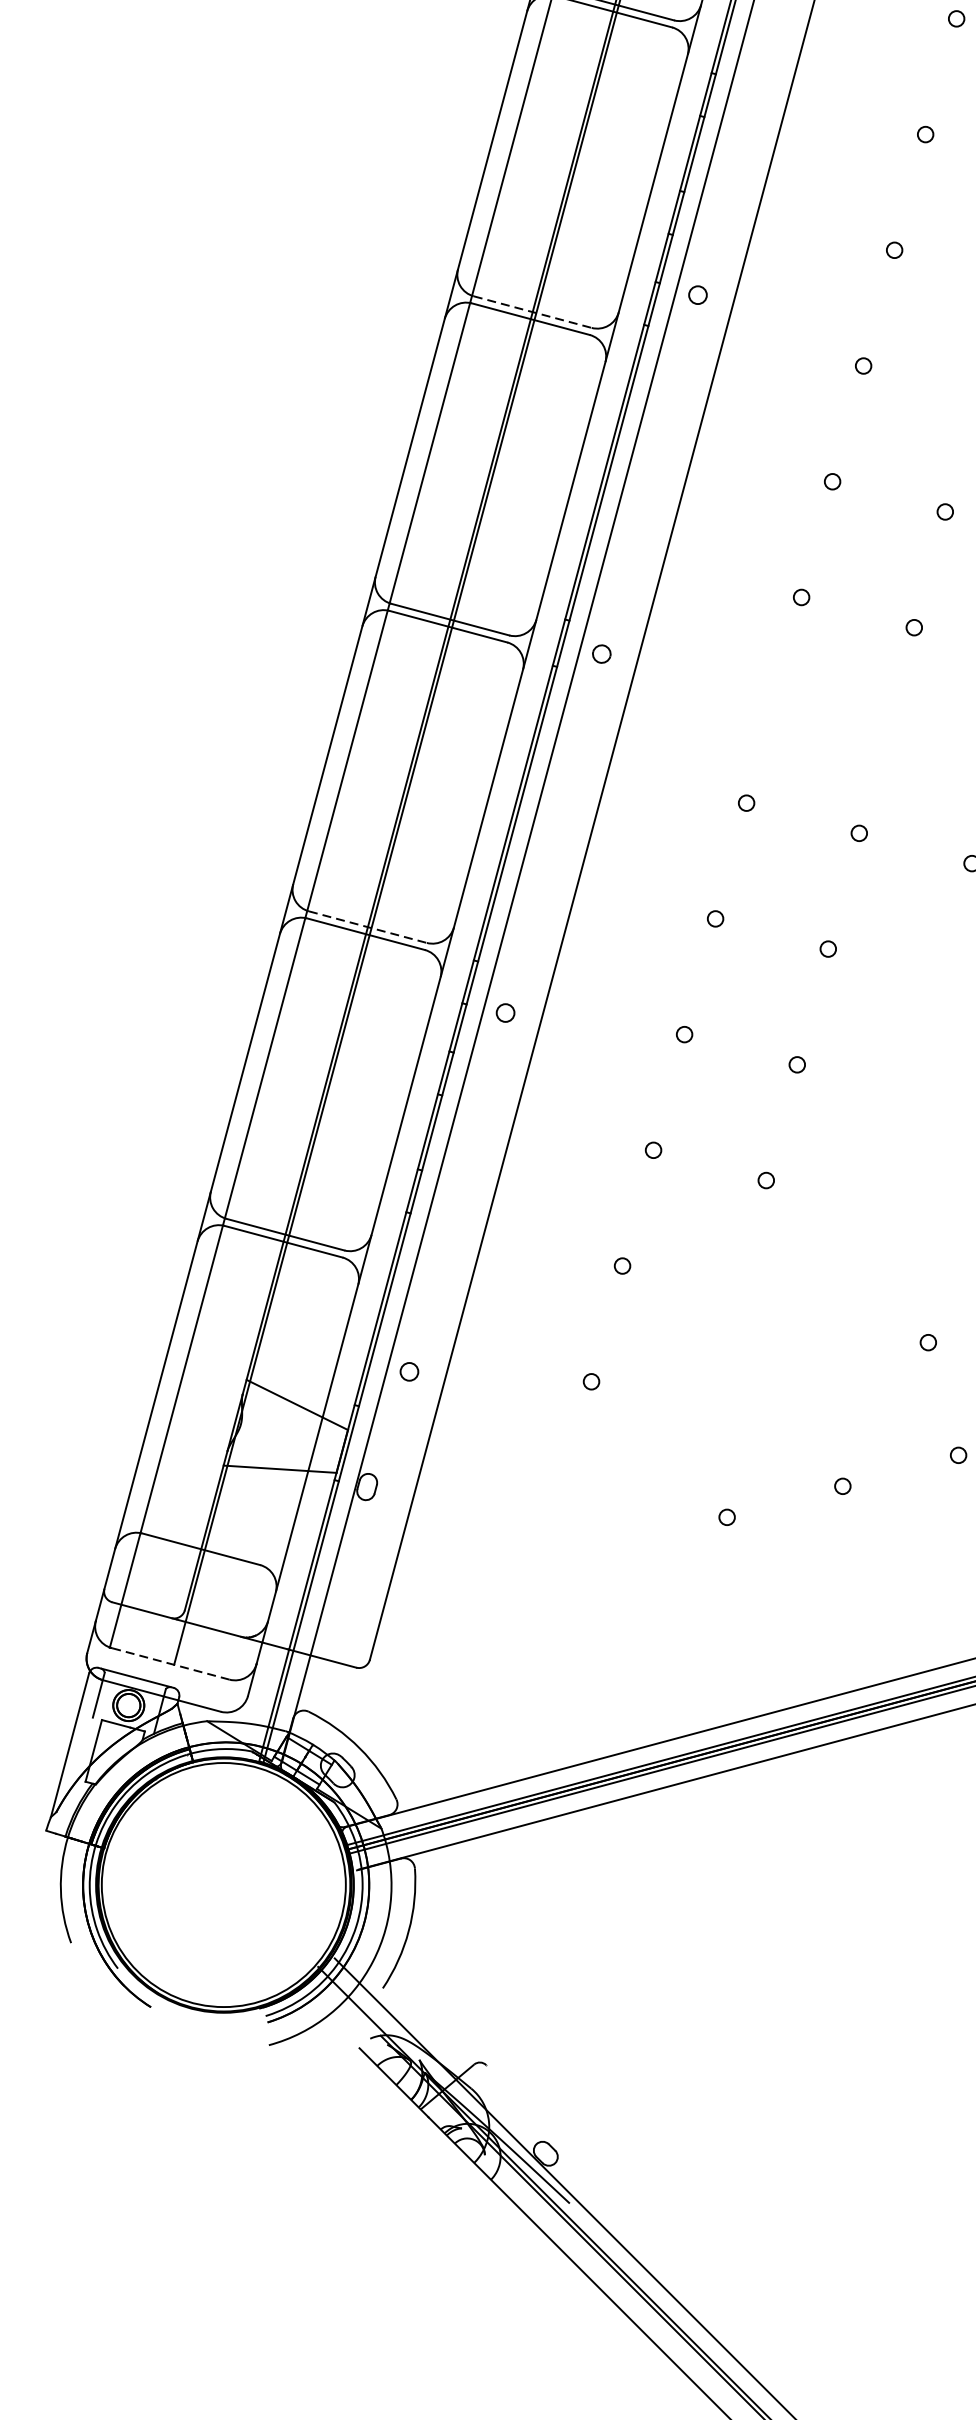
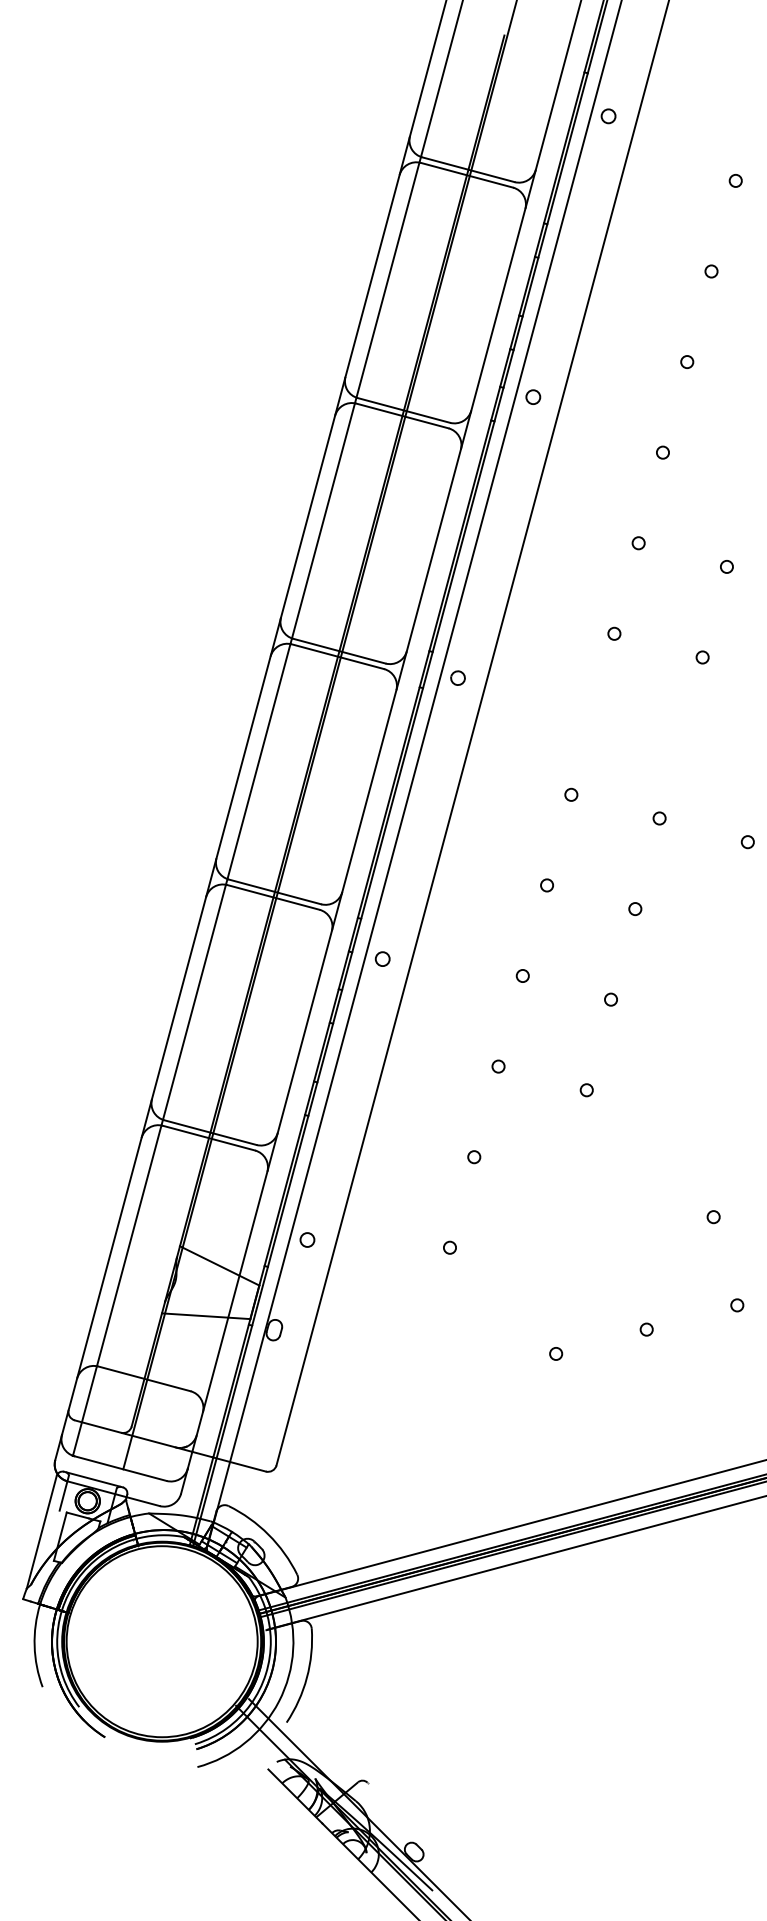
line: (532, 312) -> (403, 410), dashed -> solid
line: (367, 926) -> (274, 891), dashed -> solid
line: (170, 1663) -> (120, 1468), dashed -> solid

